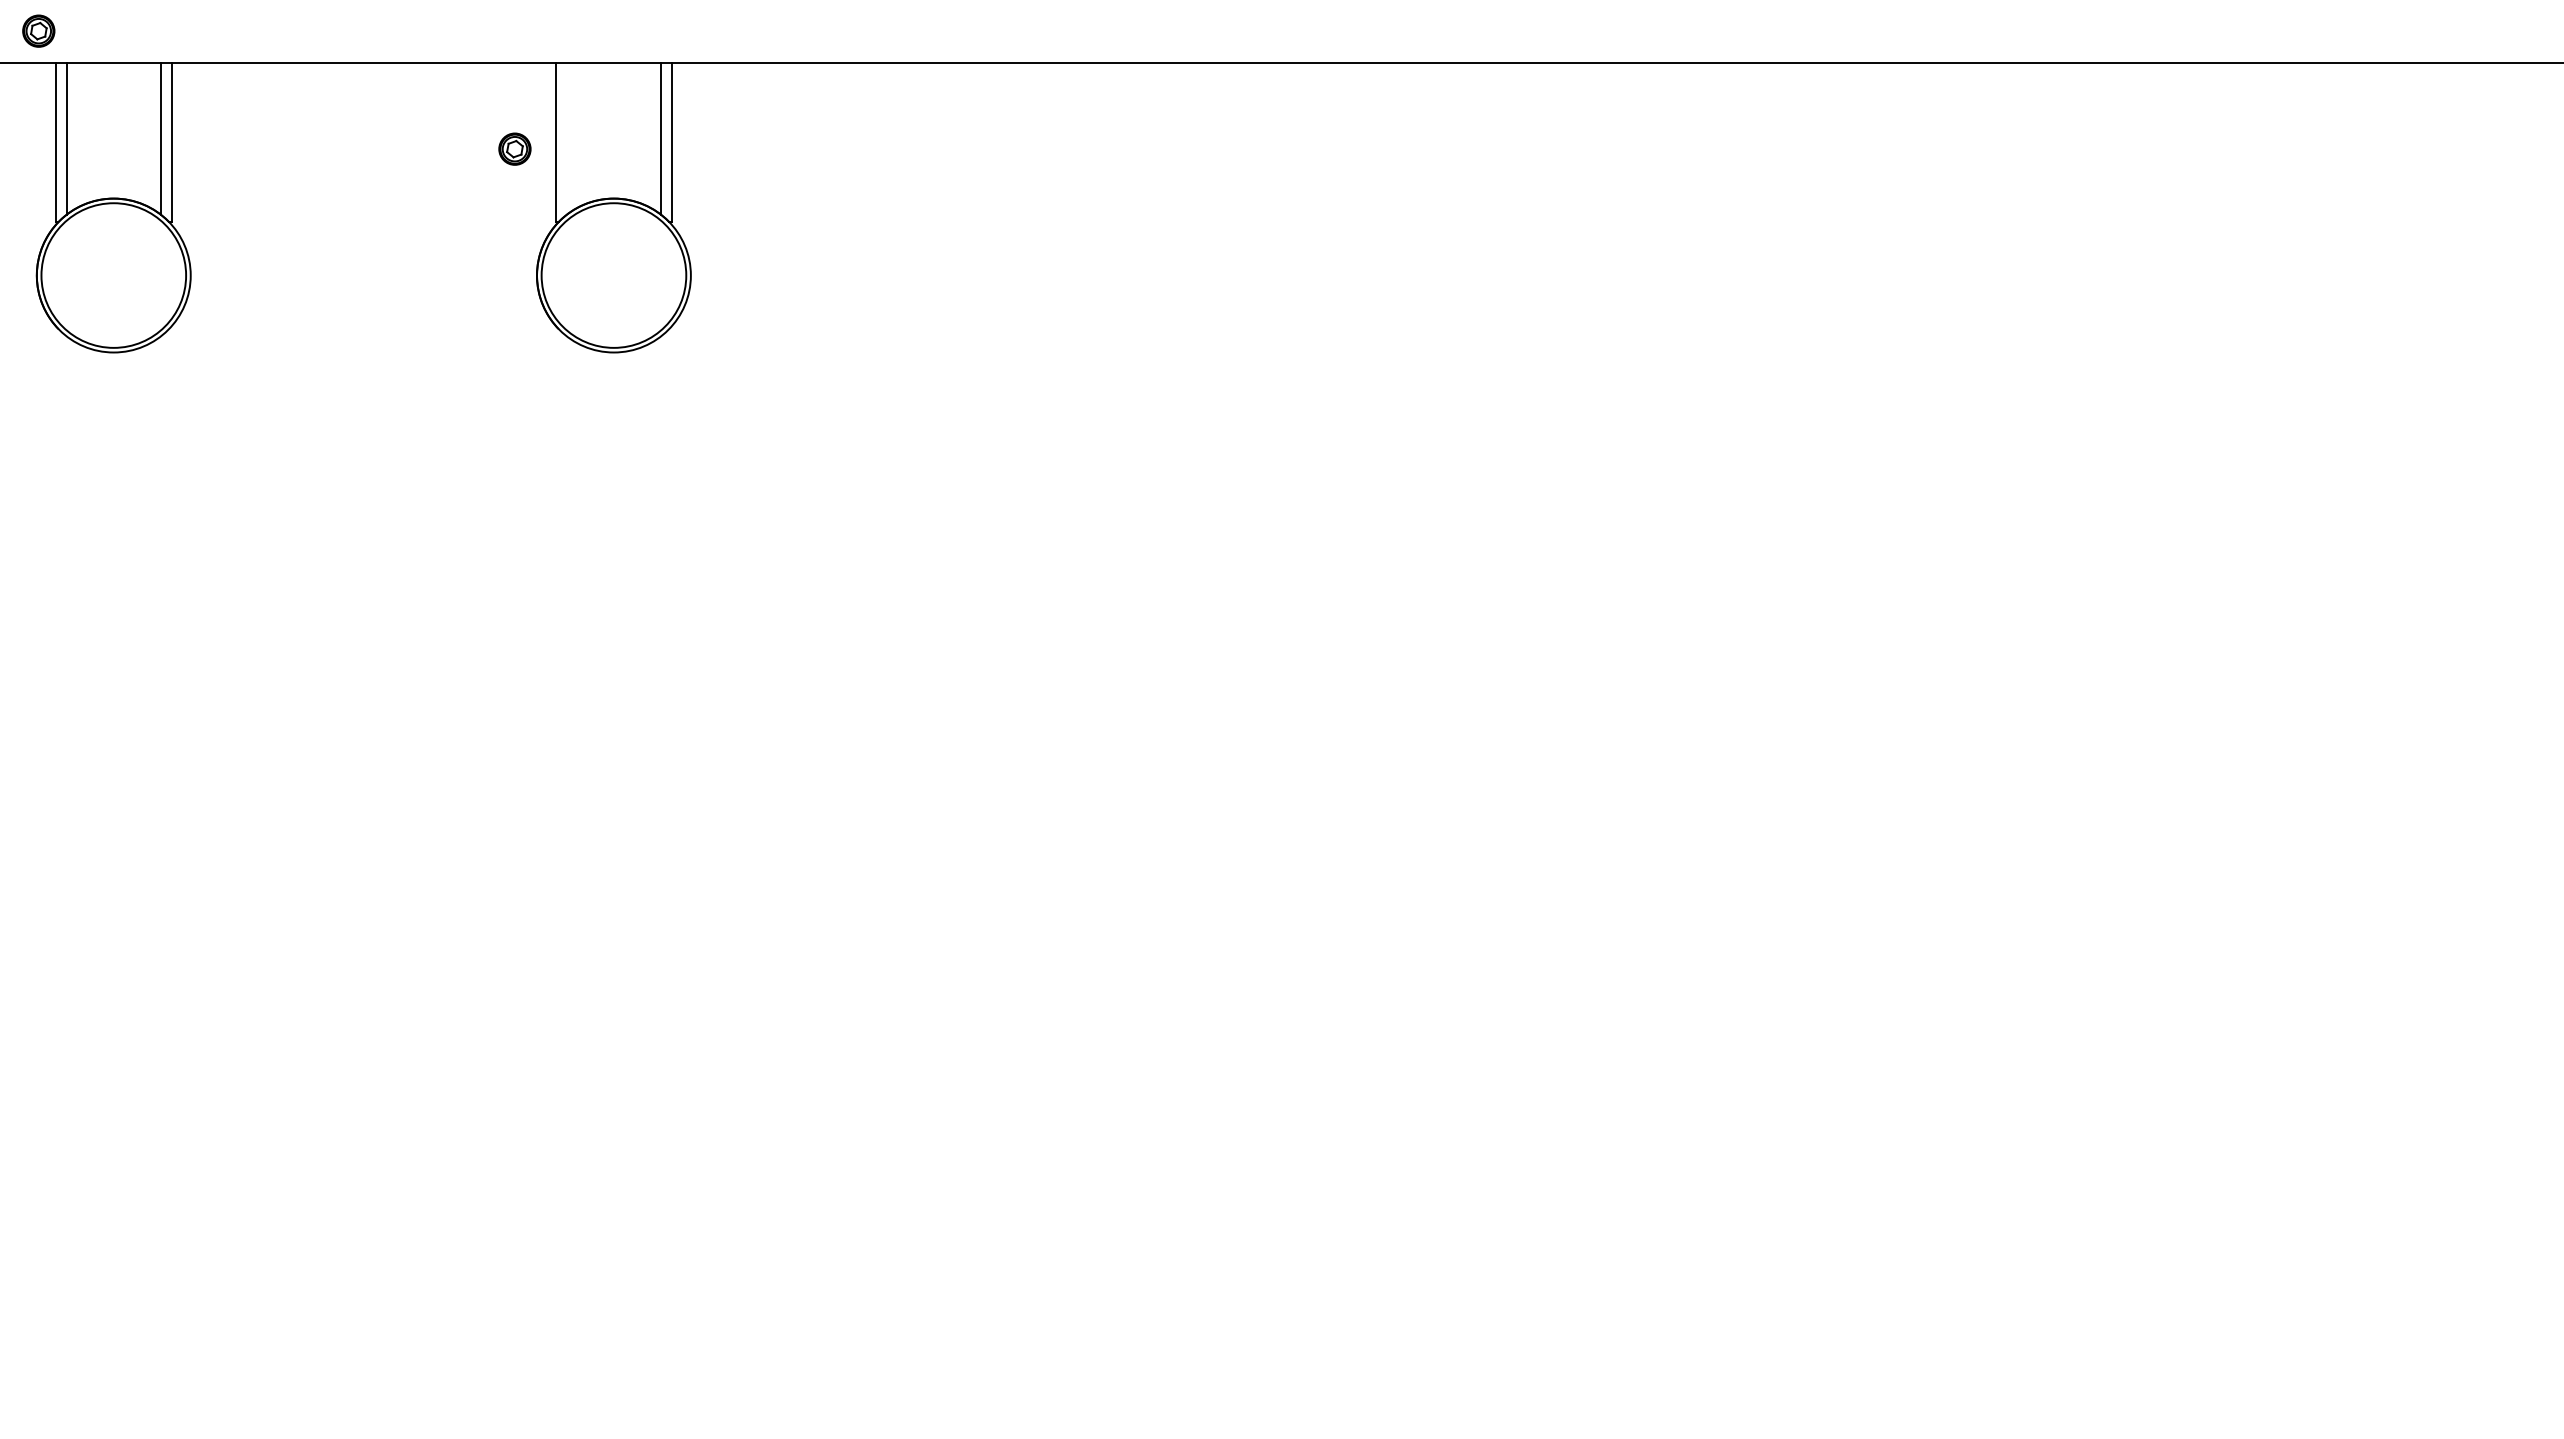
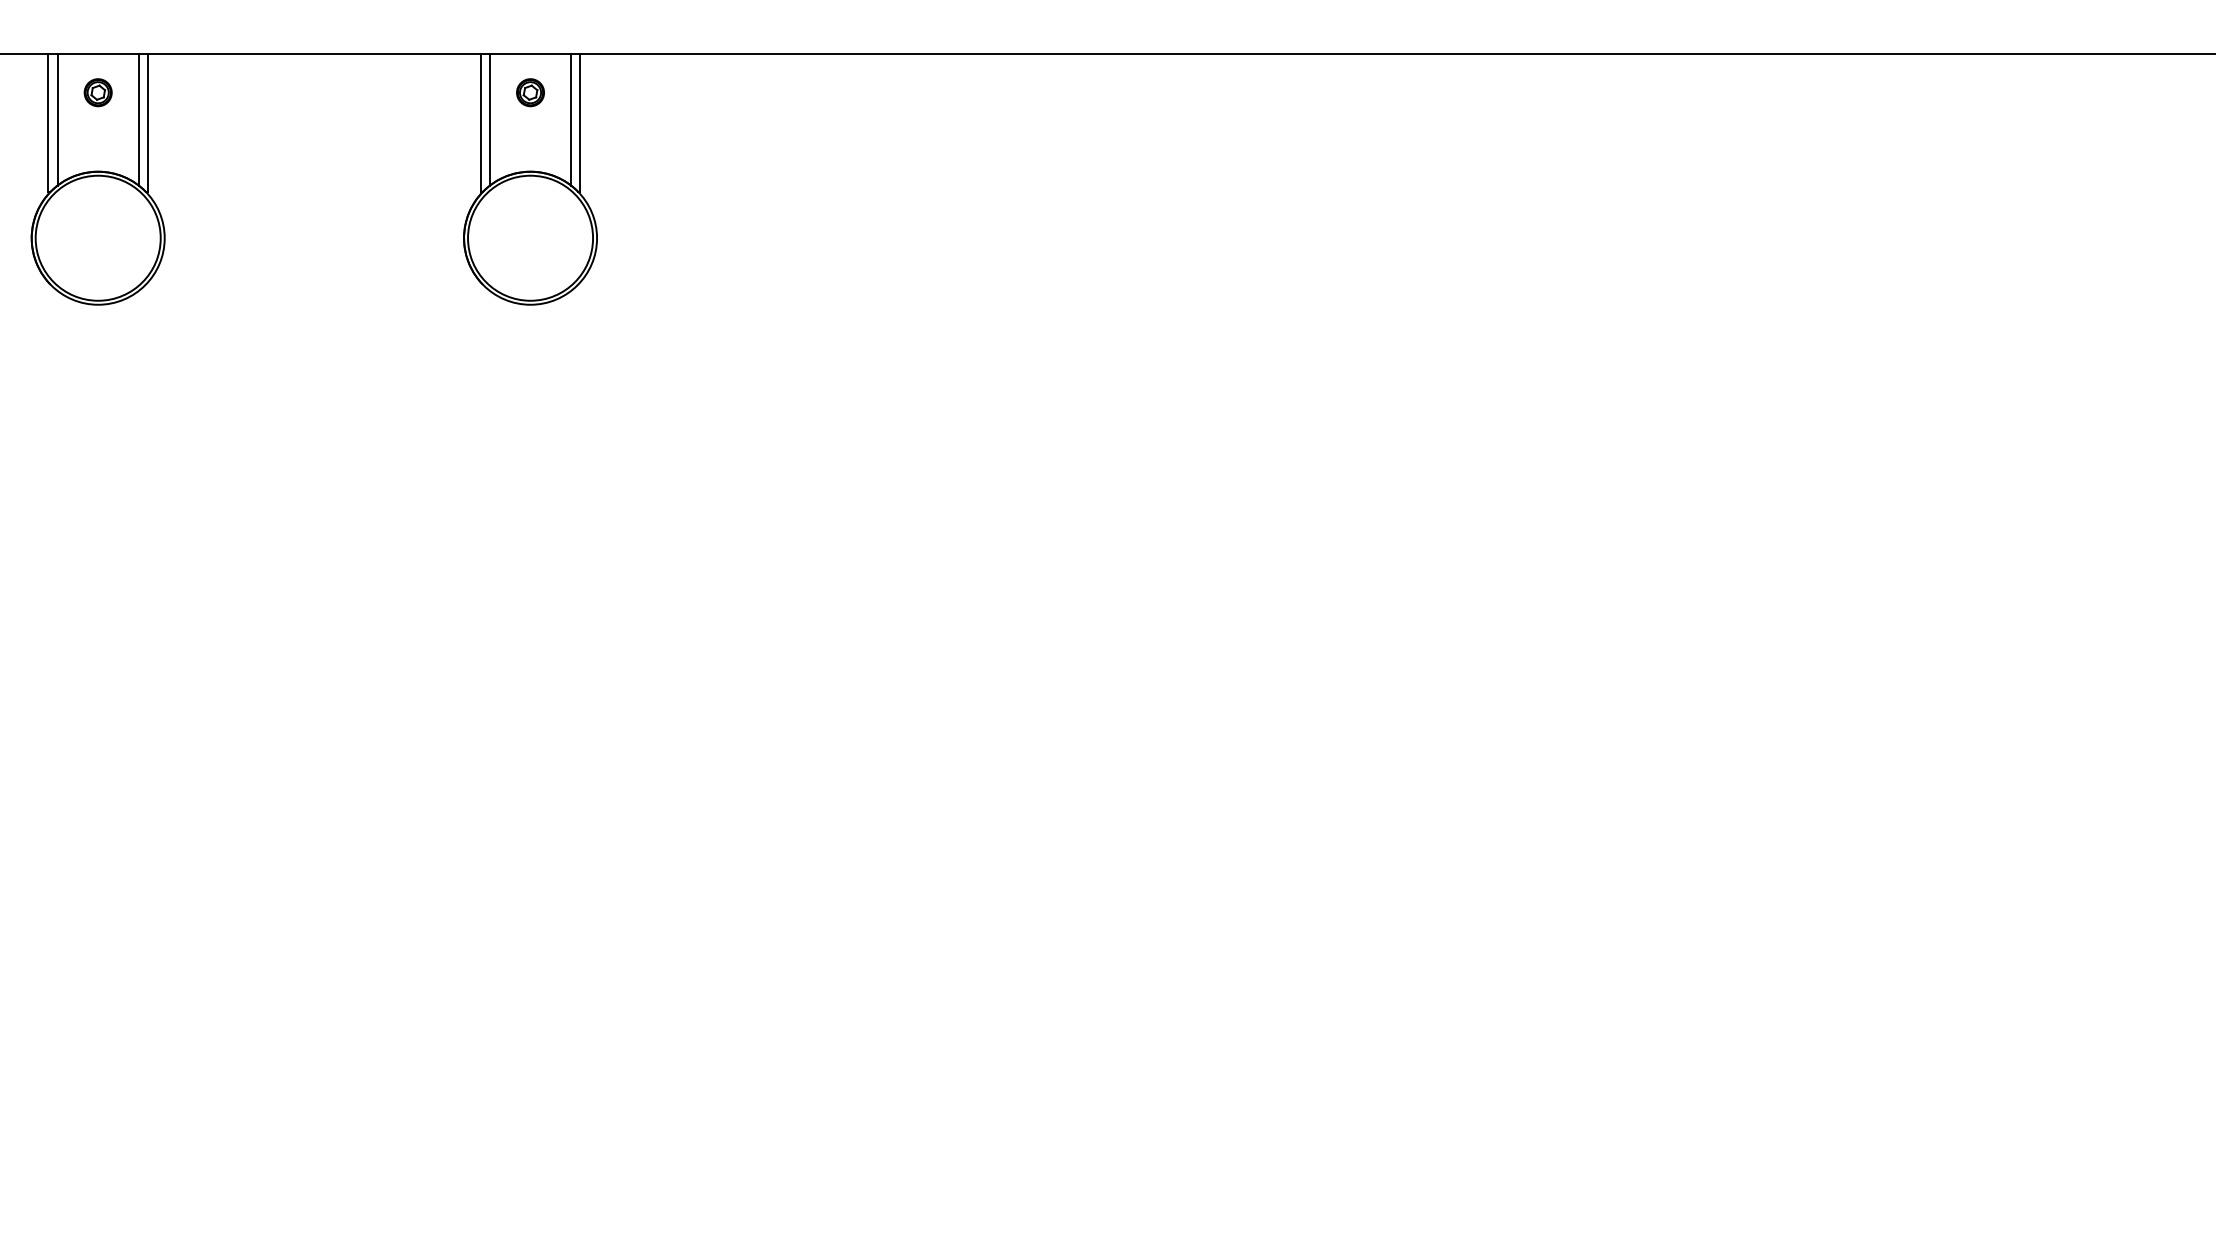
part: (38, 30) -> (97, 92), moved
line: (567, 138) -> (490, 119), added
part: (514, 148) -> (530, 92), moved

